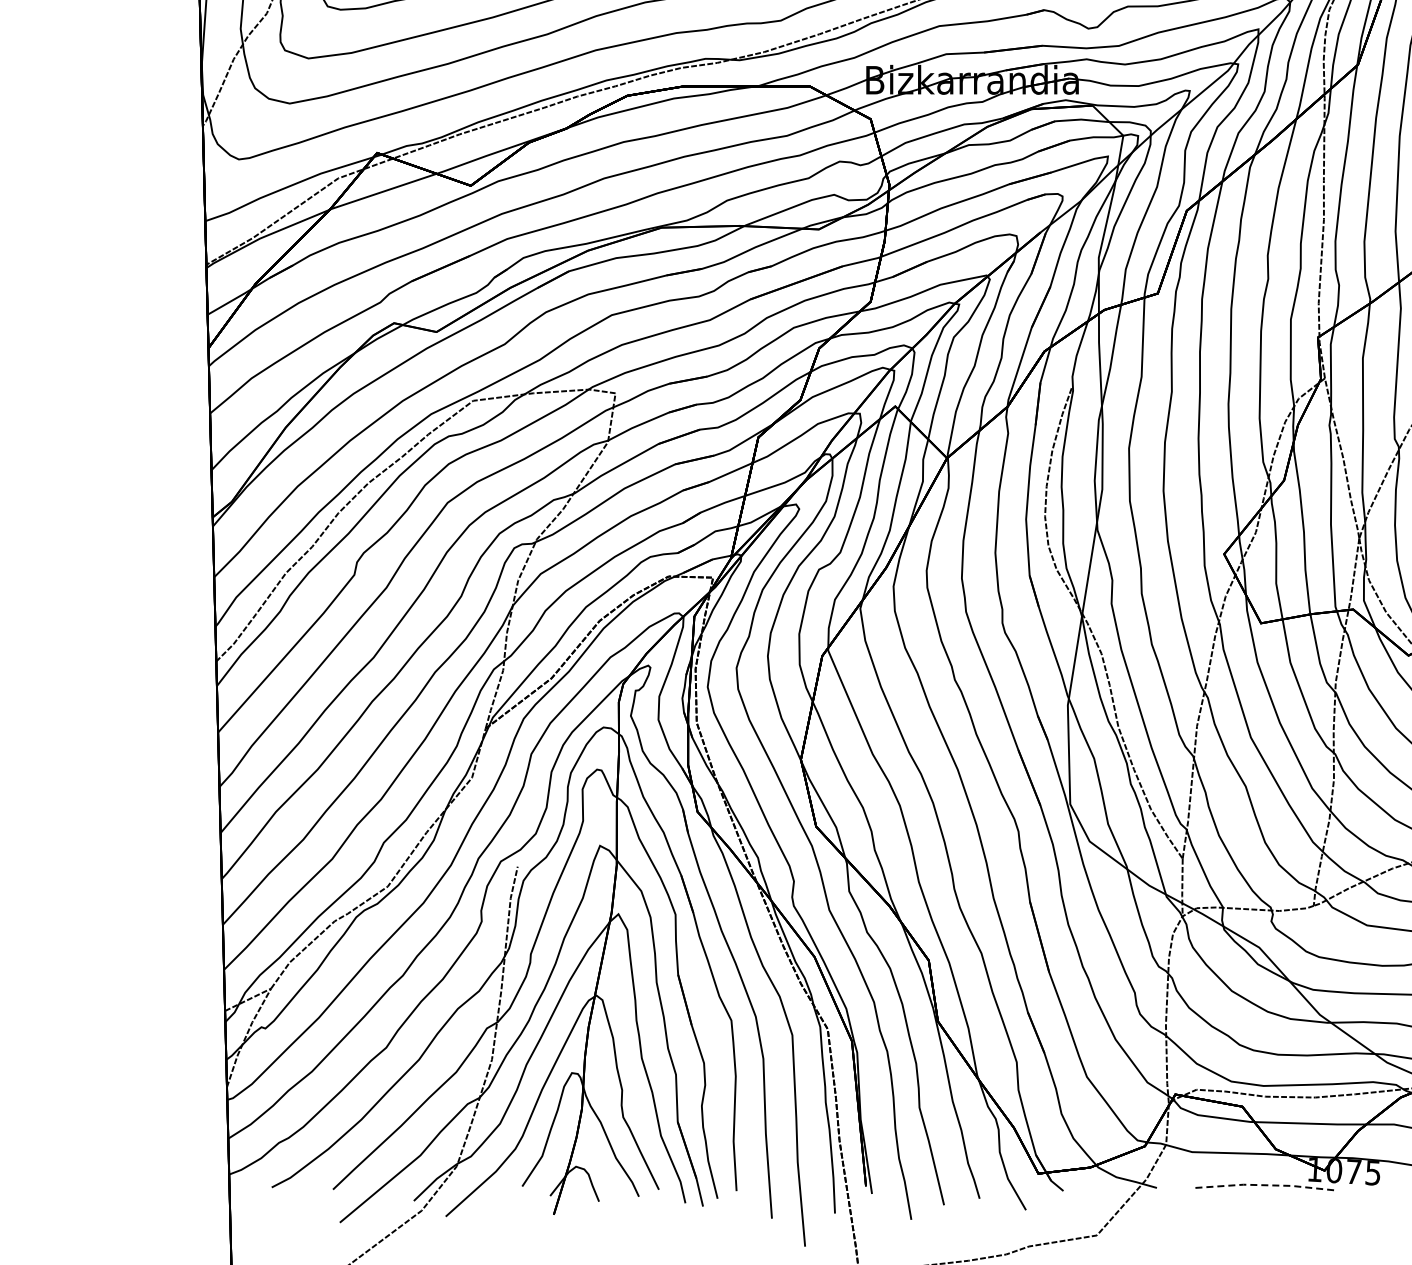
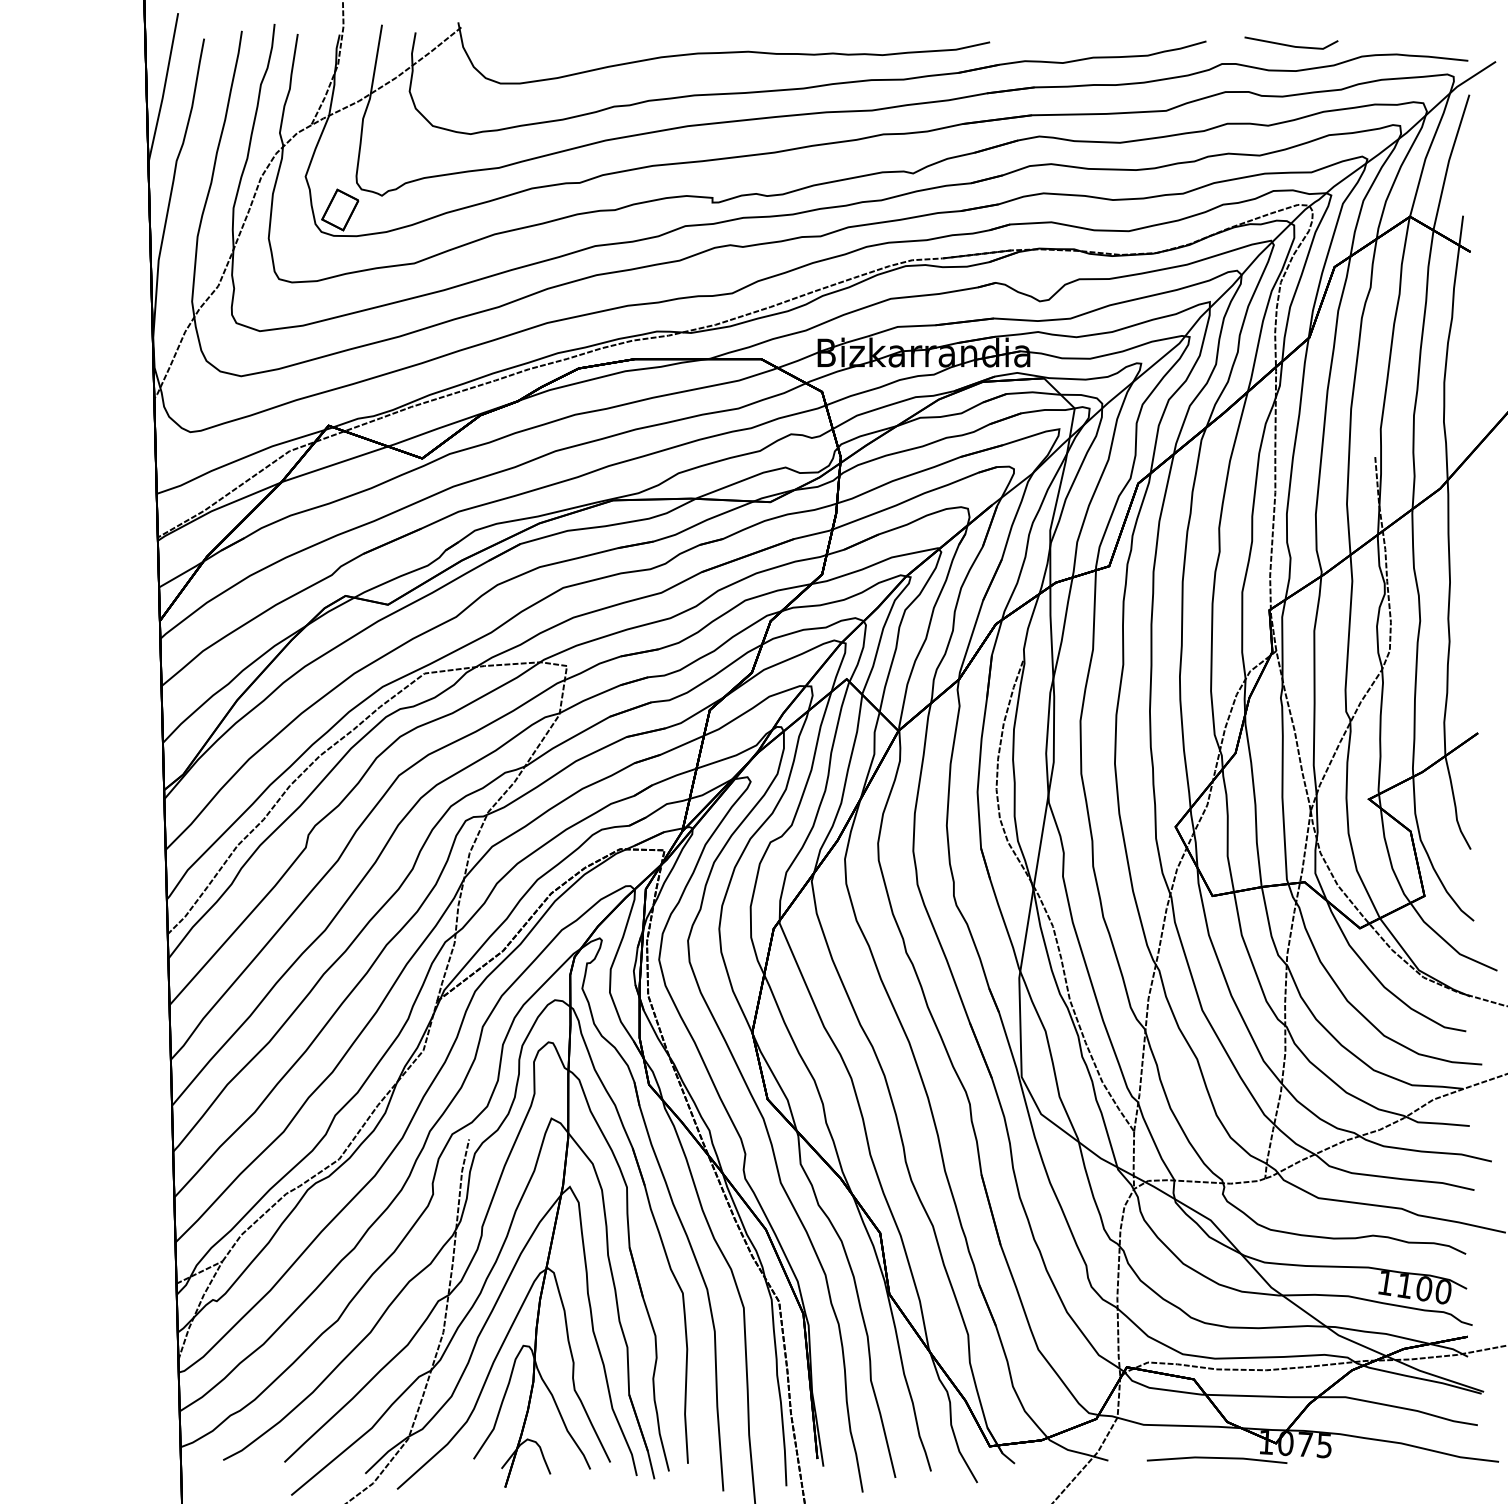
line: (1266, 1184) -> (1217, 1457), dashed -> solid

